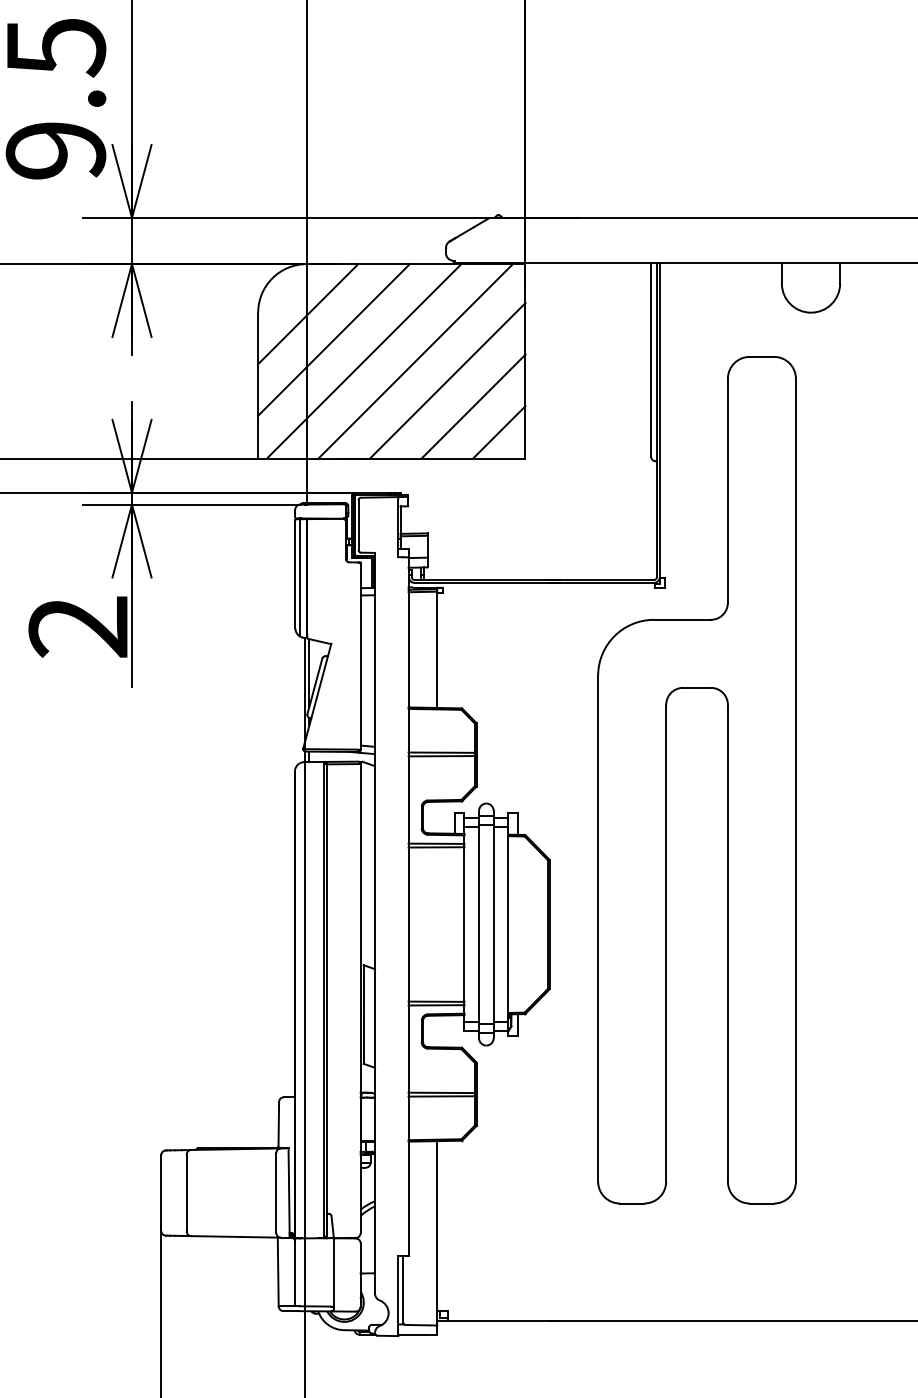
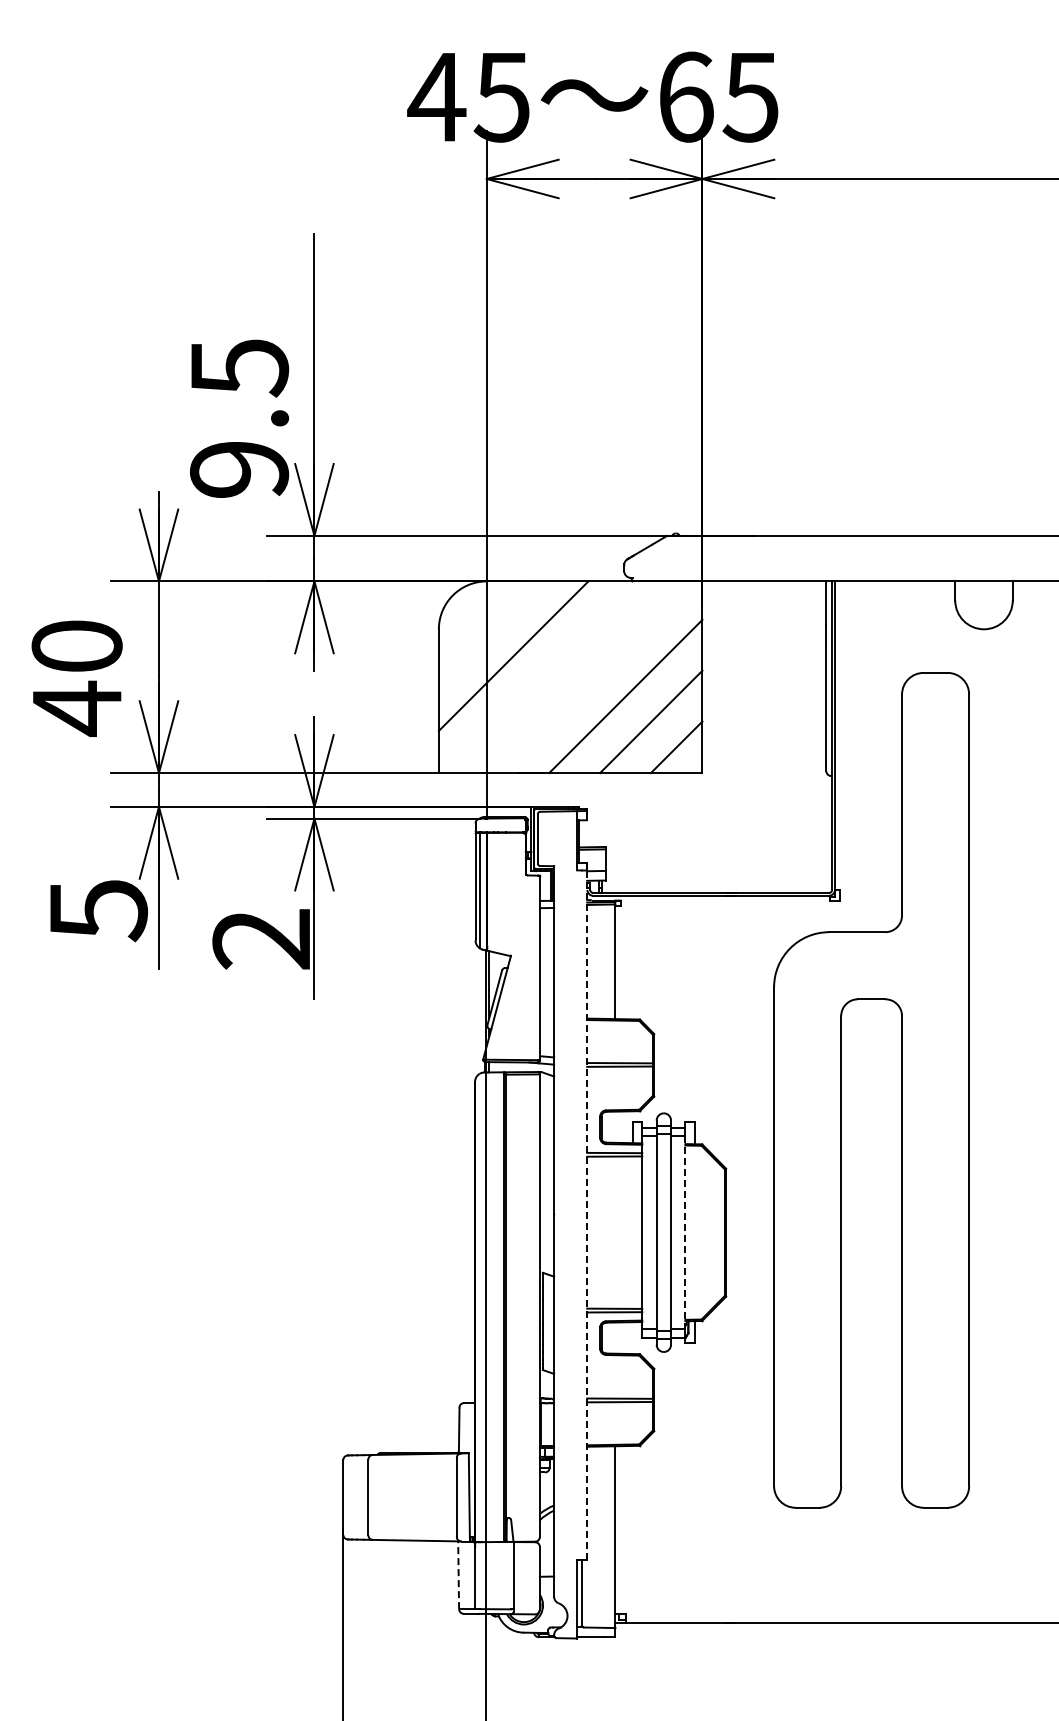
line: (307, 313) -> (487, 630), removed
line: (364, 360) -> (543, 676), removed
line: (416, 361) -> (594, 677), removed
line: (408, 907) -> (587, 1215), solid -> dashed
line: (508, 924) -> (685, 1232), solid -> dashed
line: (278, 1272) -> (458, 1575), solid -> dashed

